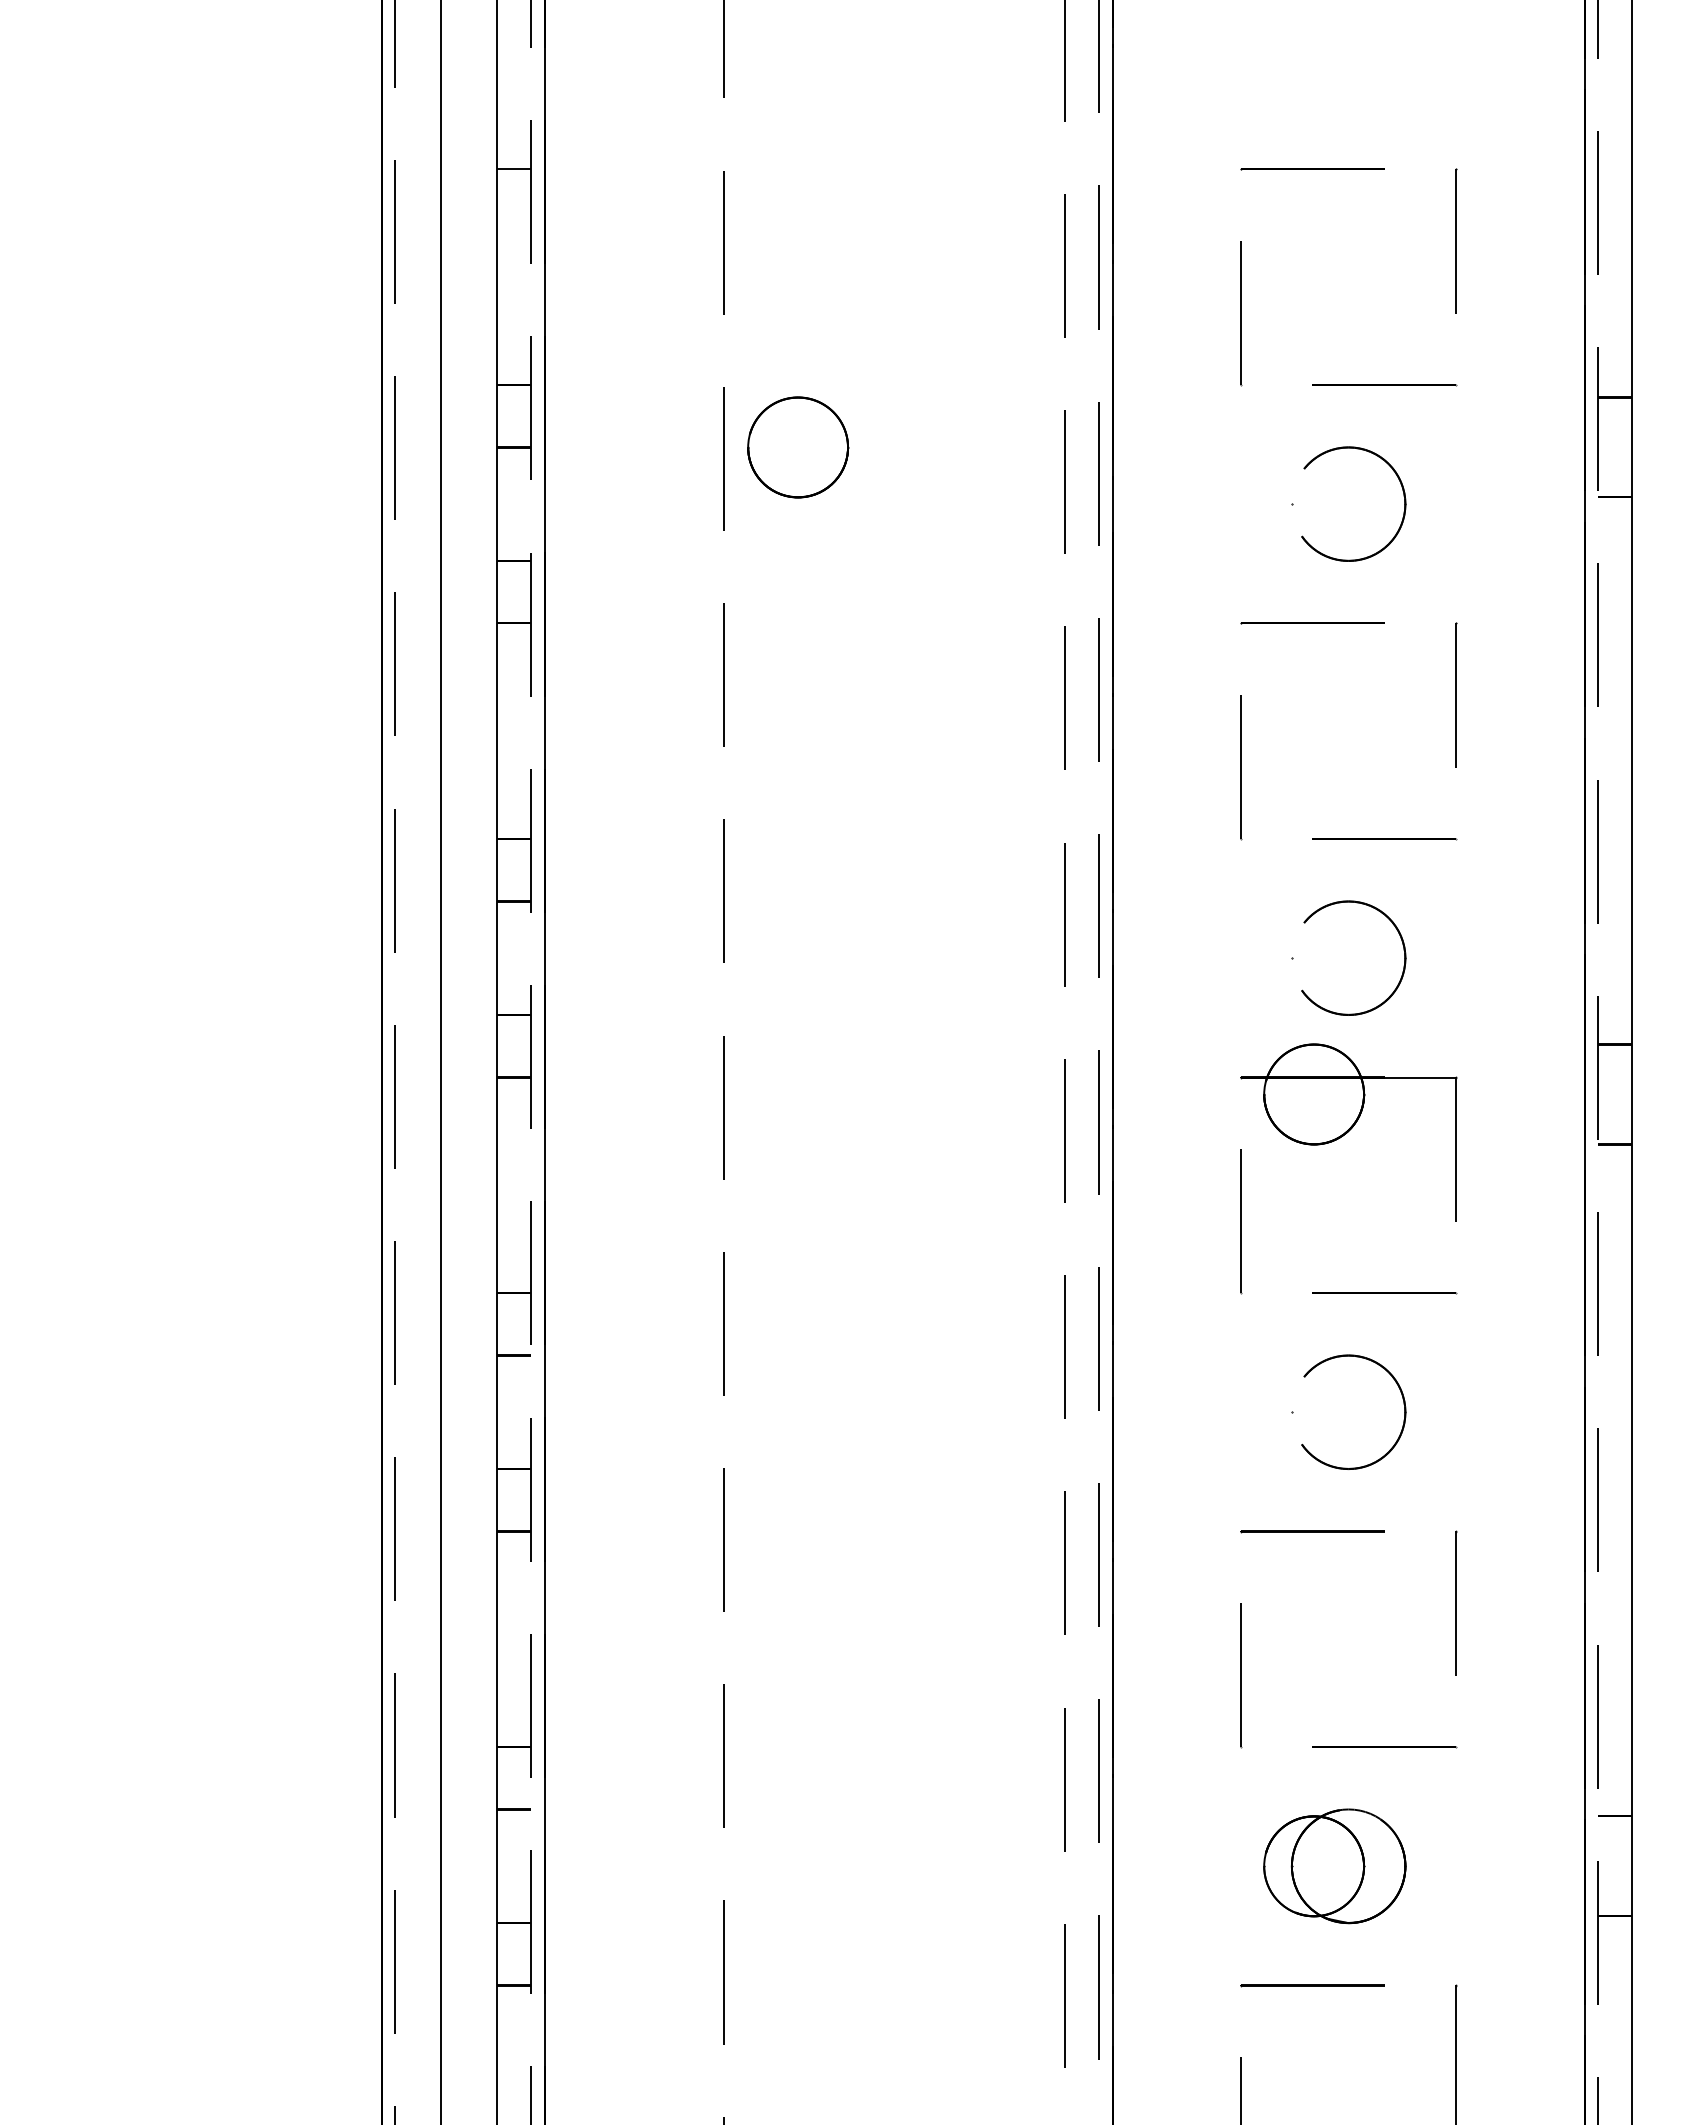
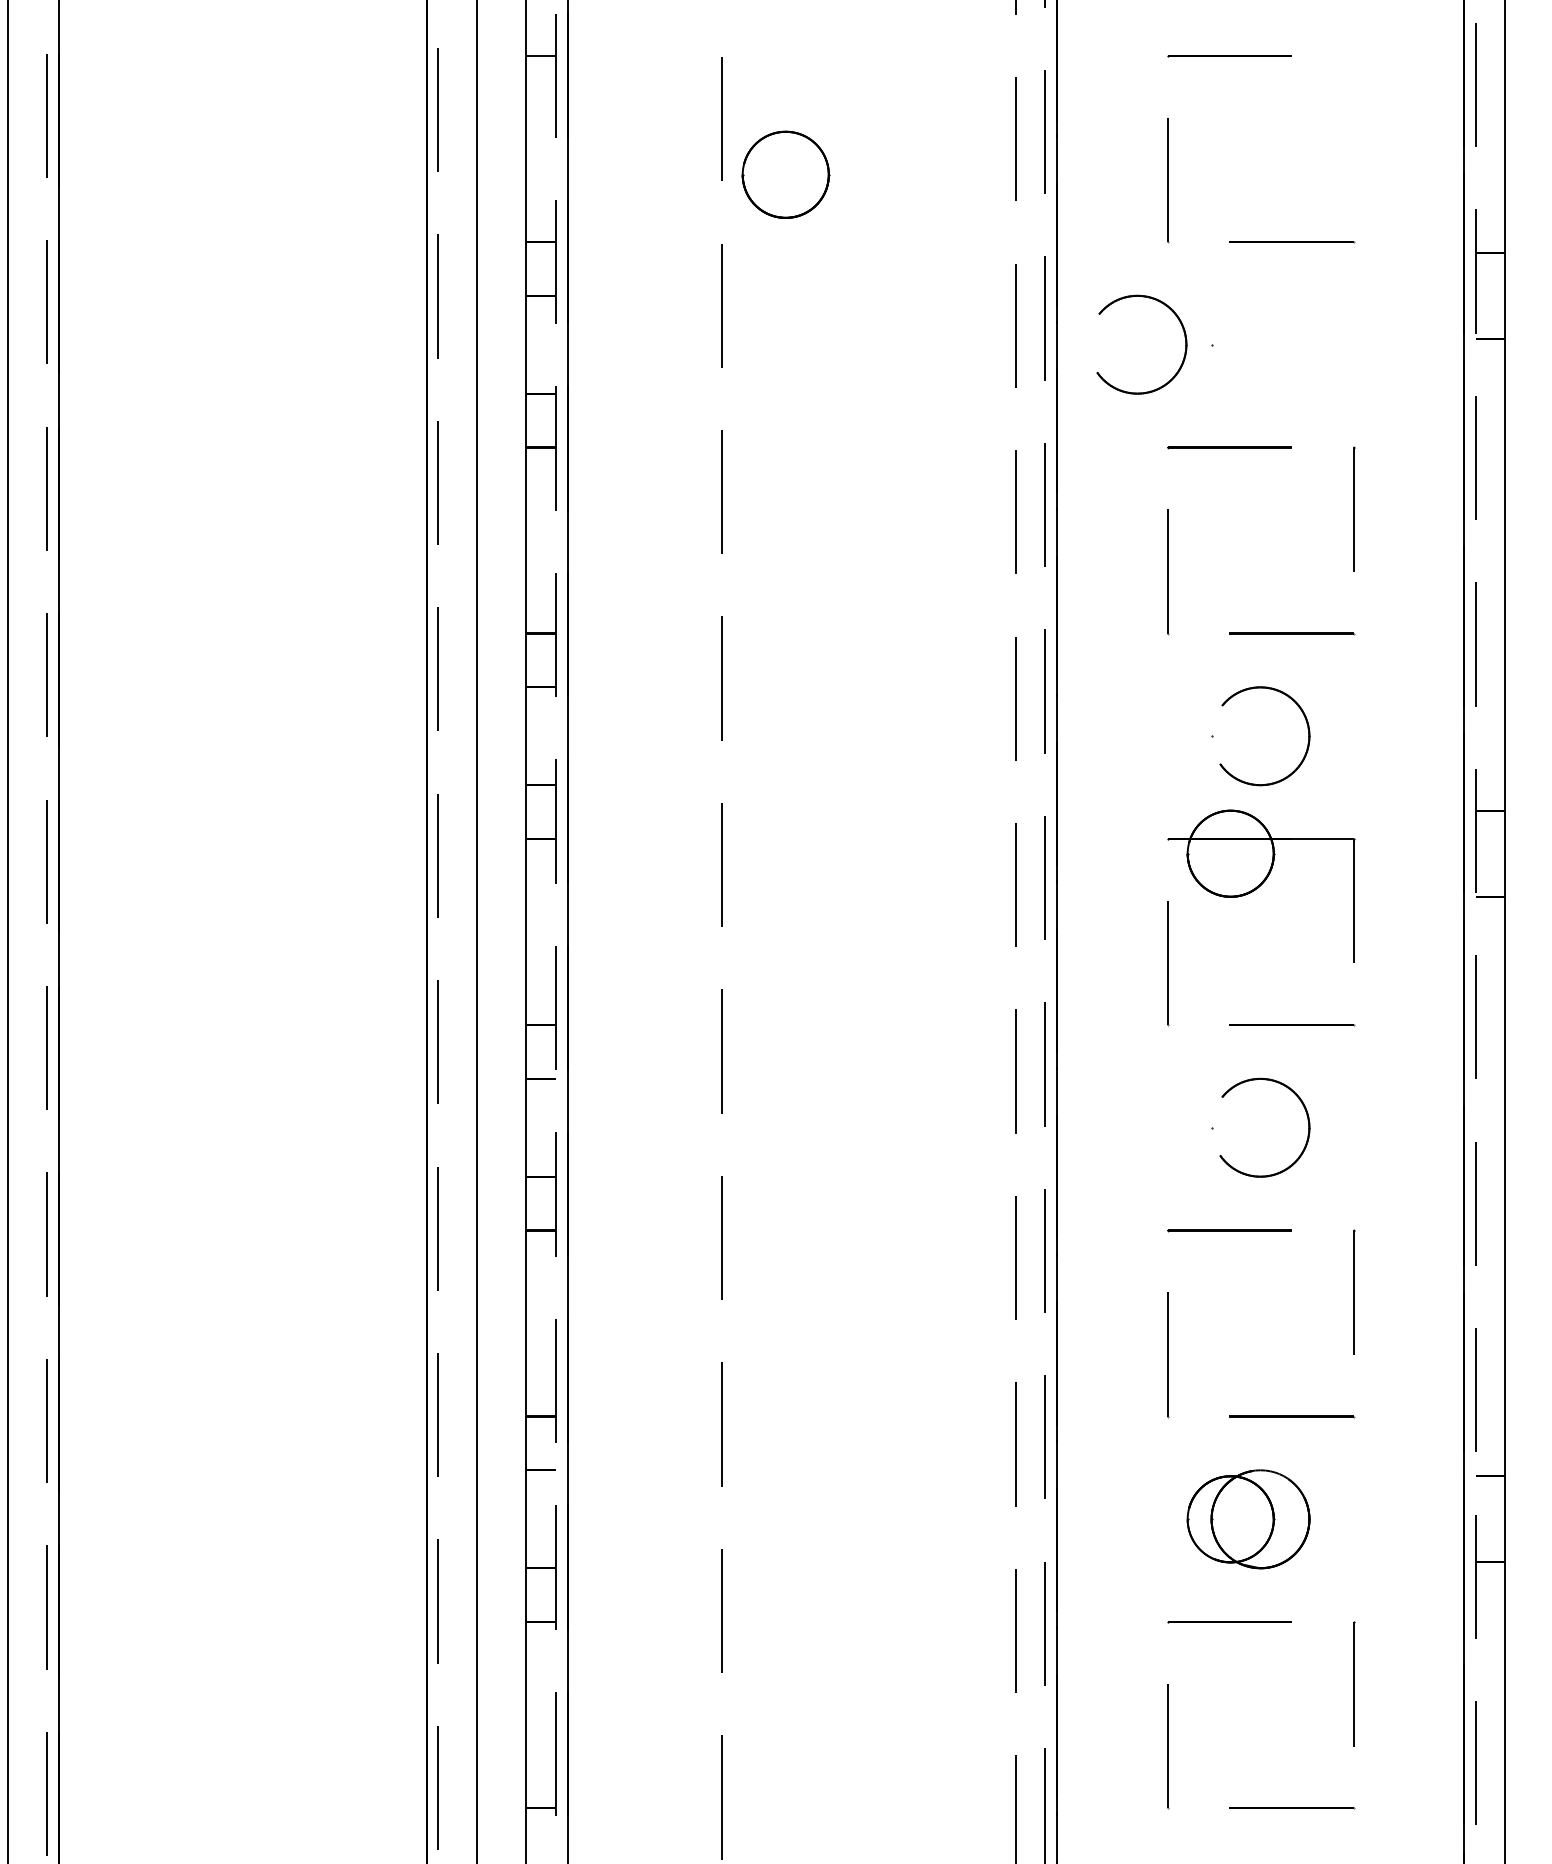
line: (1457, 240) -> (1354, 117), removed
part: (797, 447) -> (785, 174), moved
part: (1403, 495) -> (1184, 337), moved

